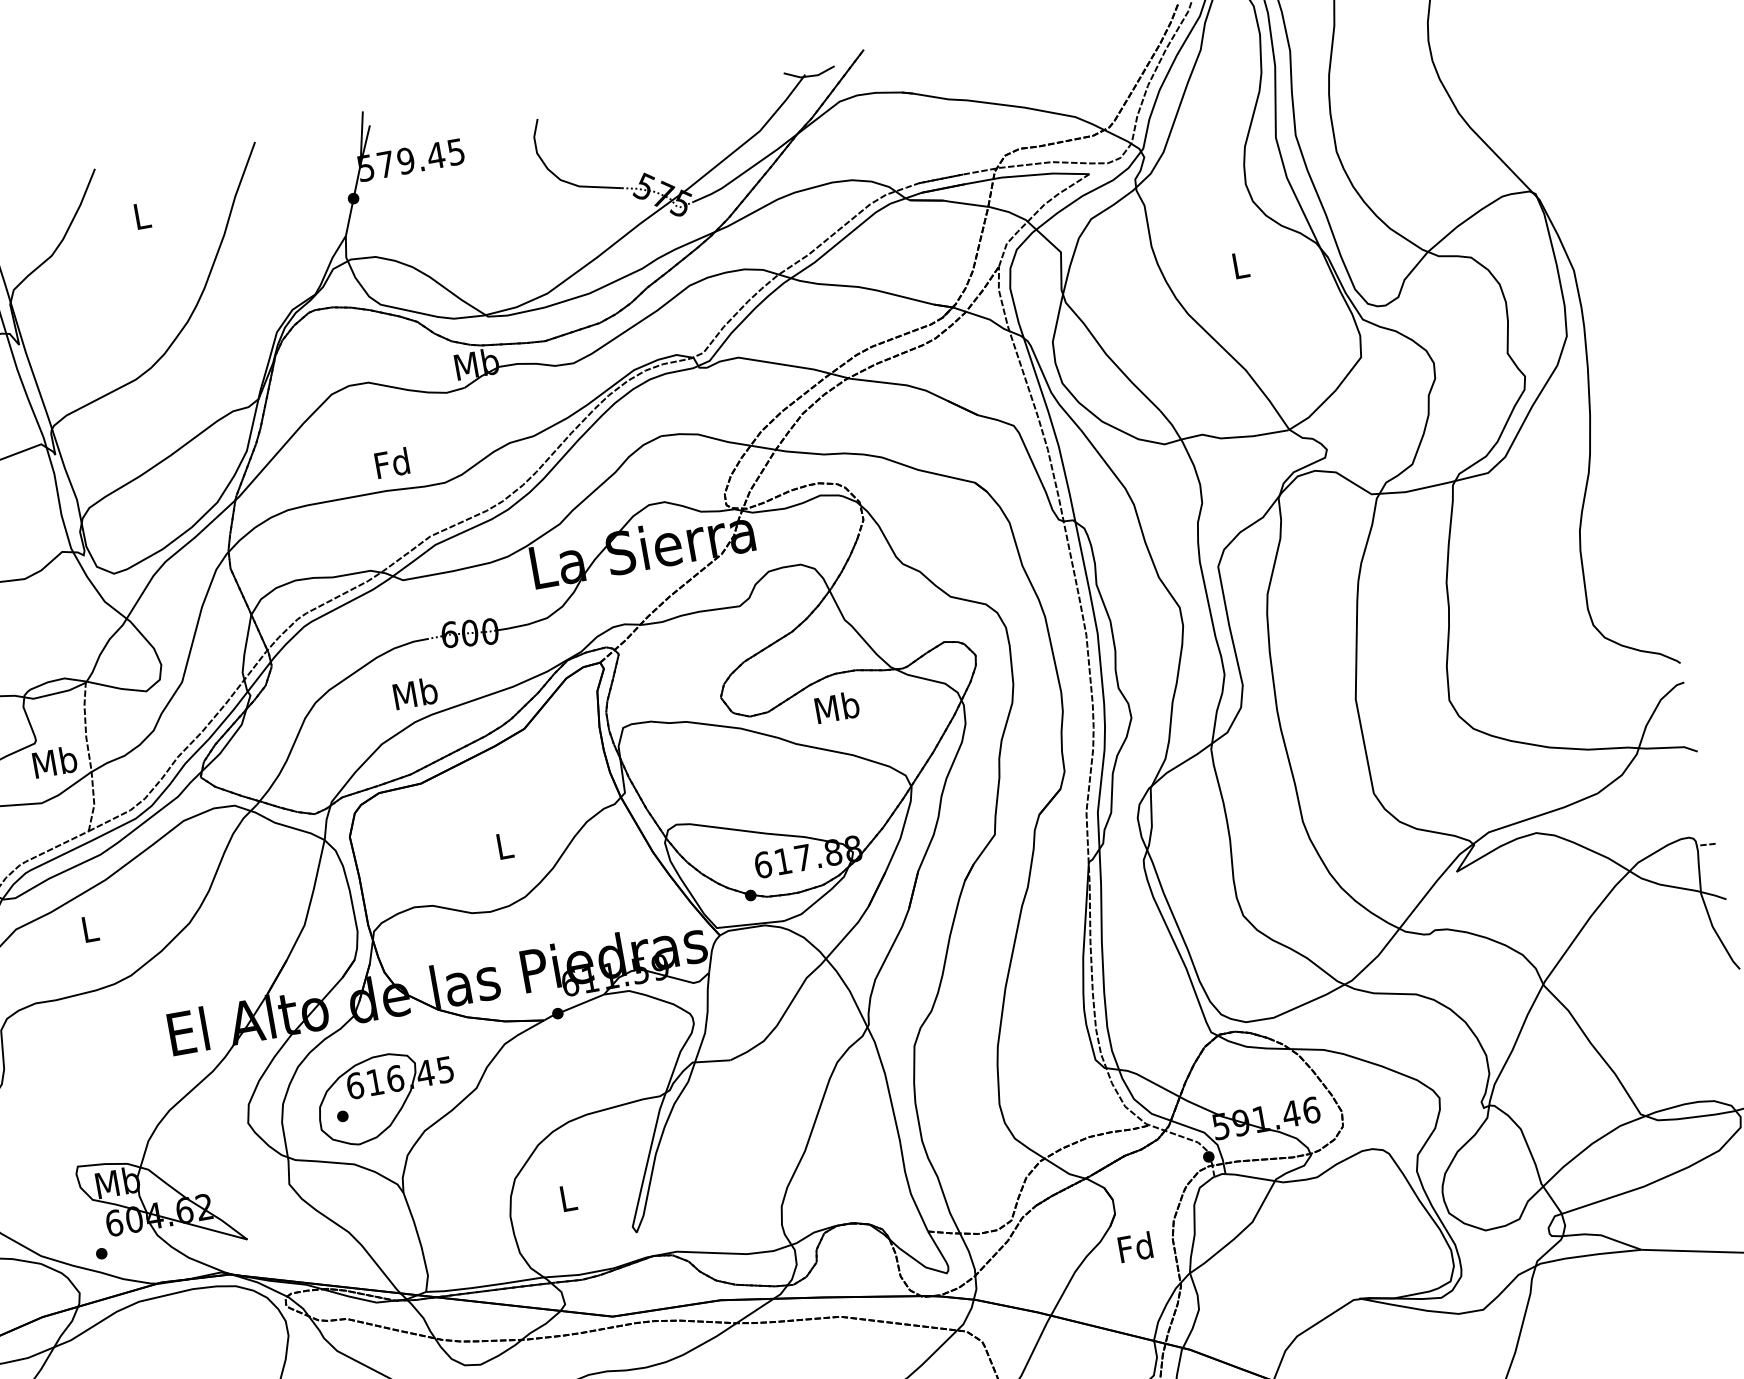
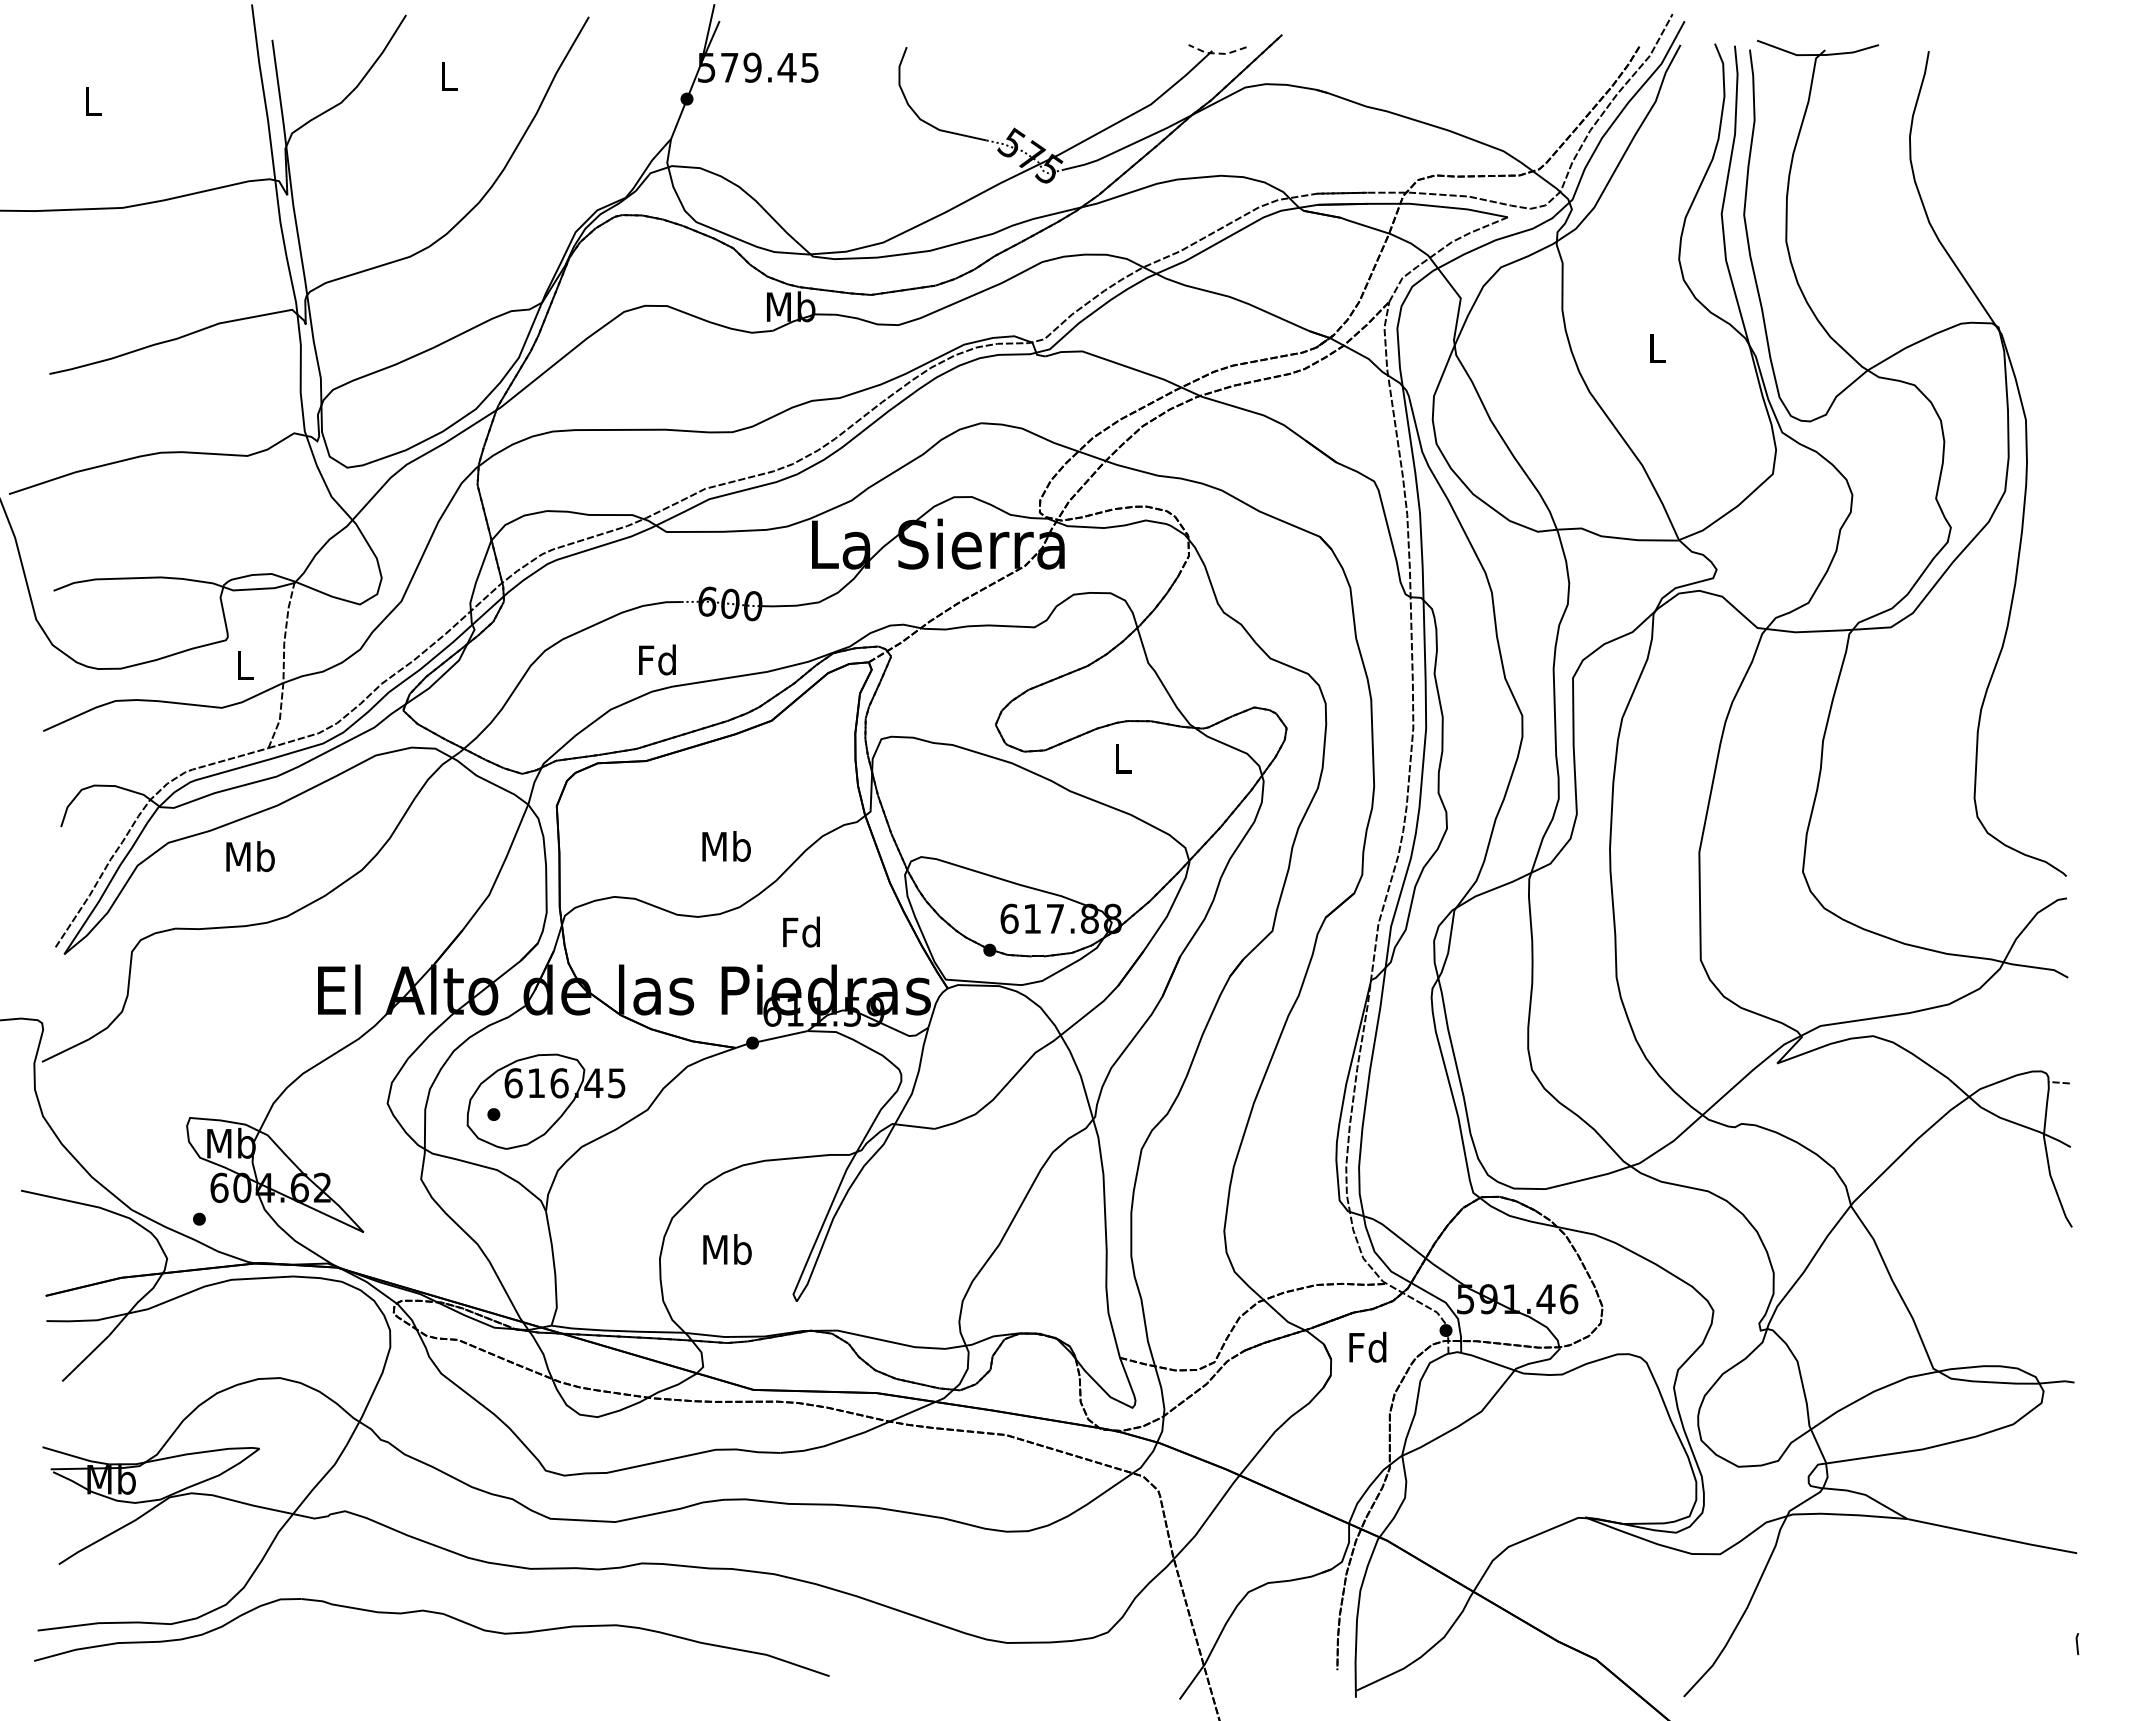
line: (810, 76) -> (1217, 53), solid -> dashed
text: (392, 462) -> (801, 931), moved
text: (415, 693) -> (657, 659), Mb -> Fd
text: (836, 707) -> (1122, 758), Mb -> L
text: (54, 761) -> (244, 664), Mb -> L
text: (504, 845) -> (726, 846), L -> Mb
text: (89, 928) -> (250, 856), L -> Mb
text: (568, 1197) -> (727, 1249), L -> Mb
text: (1135, 1246) -> (1367, 1346), moved

